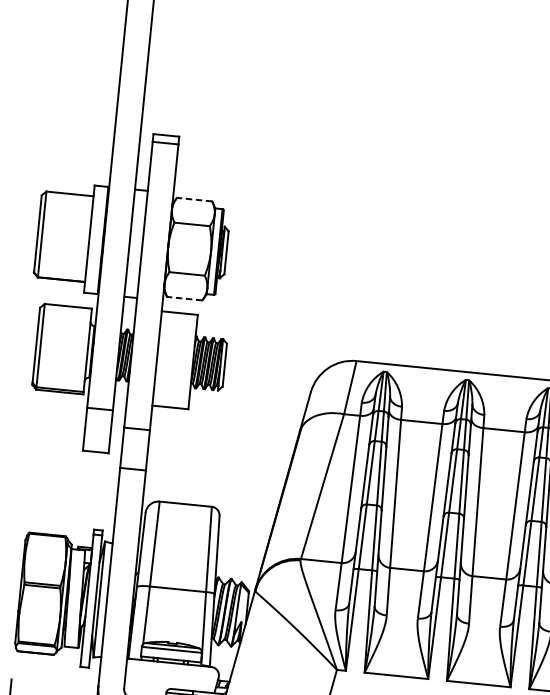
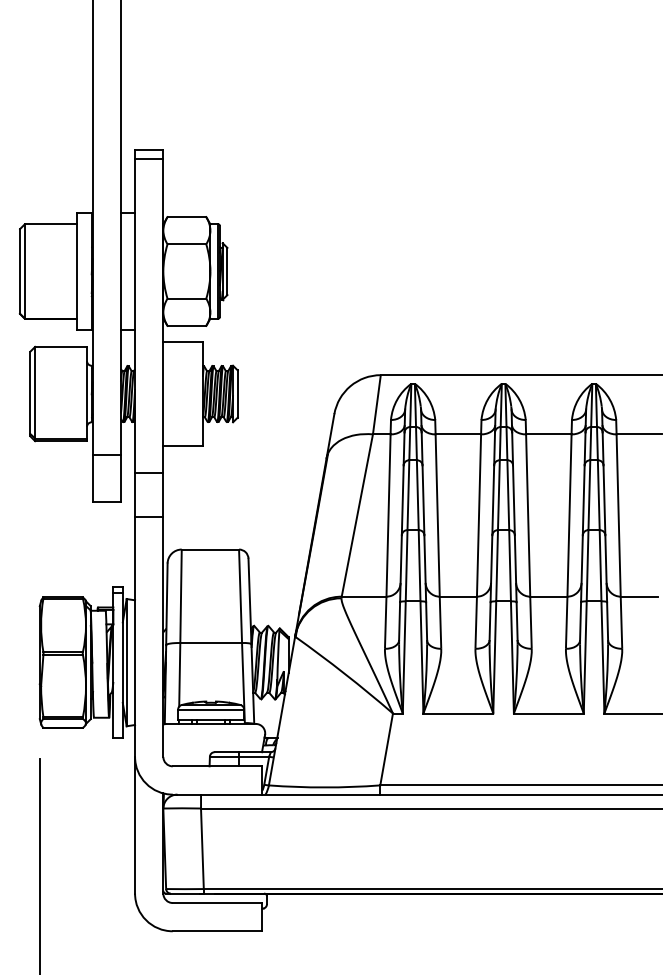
line: (194, 200) -> (186, 217), dashed -> solid
line: (184, 298) -> (186, 325), dashed -> solid

